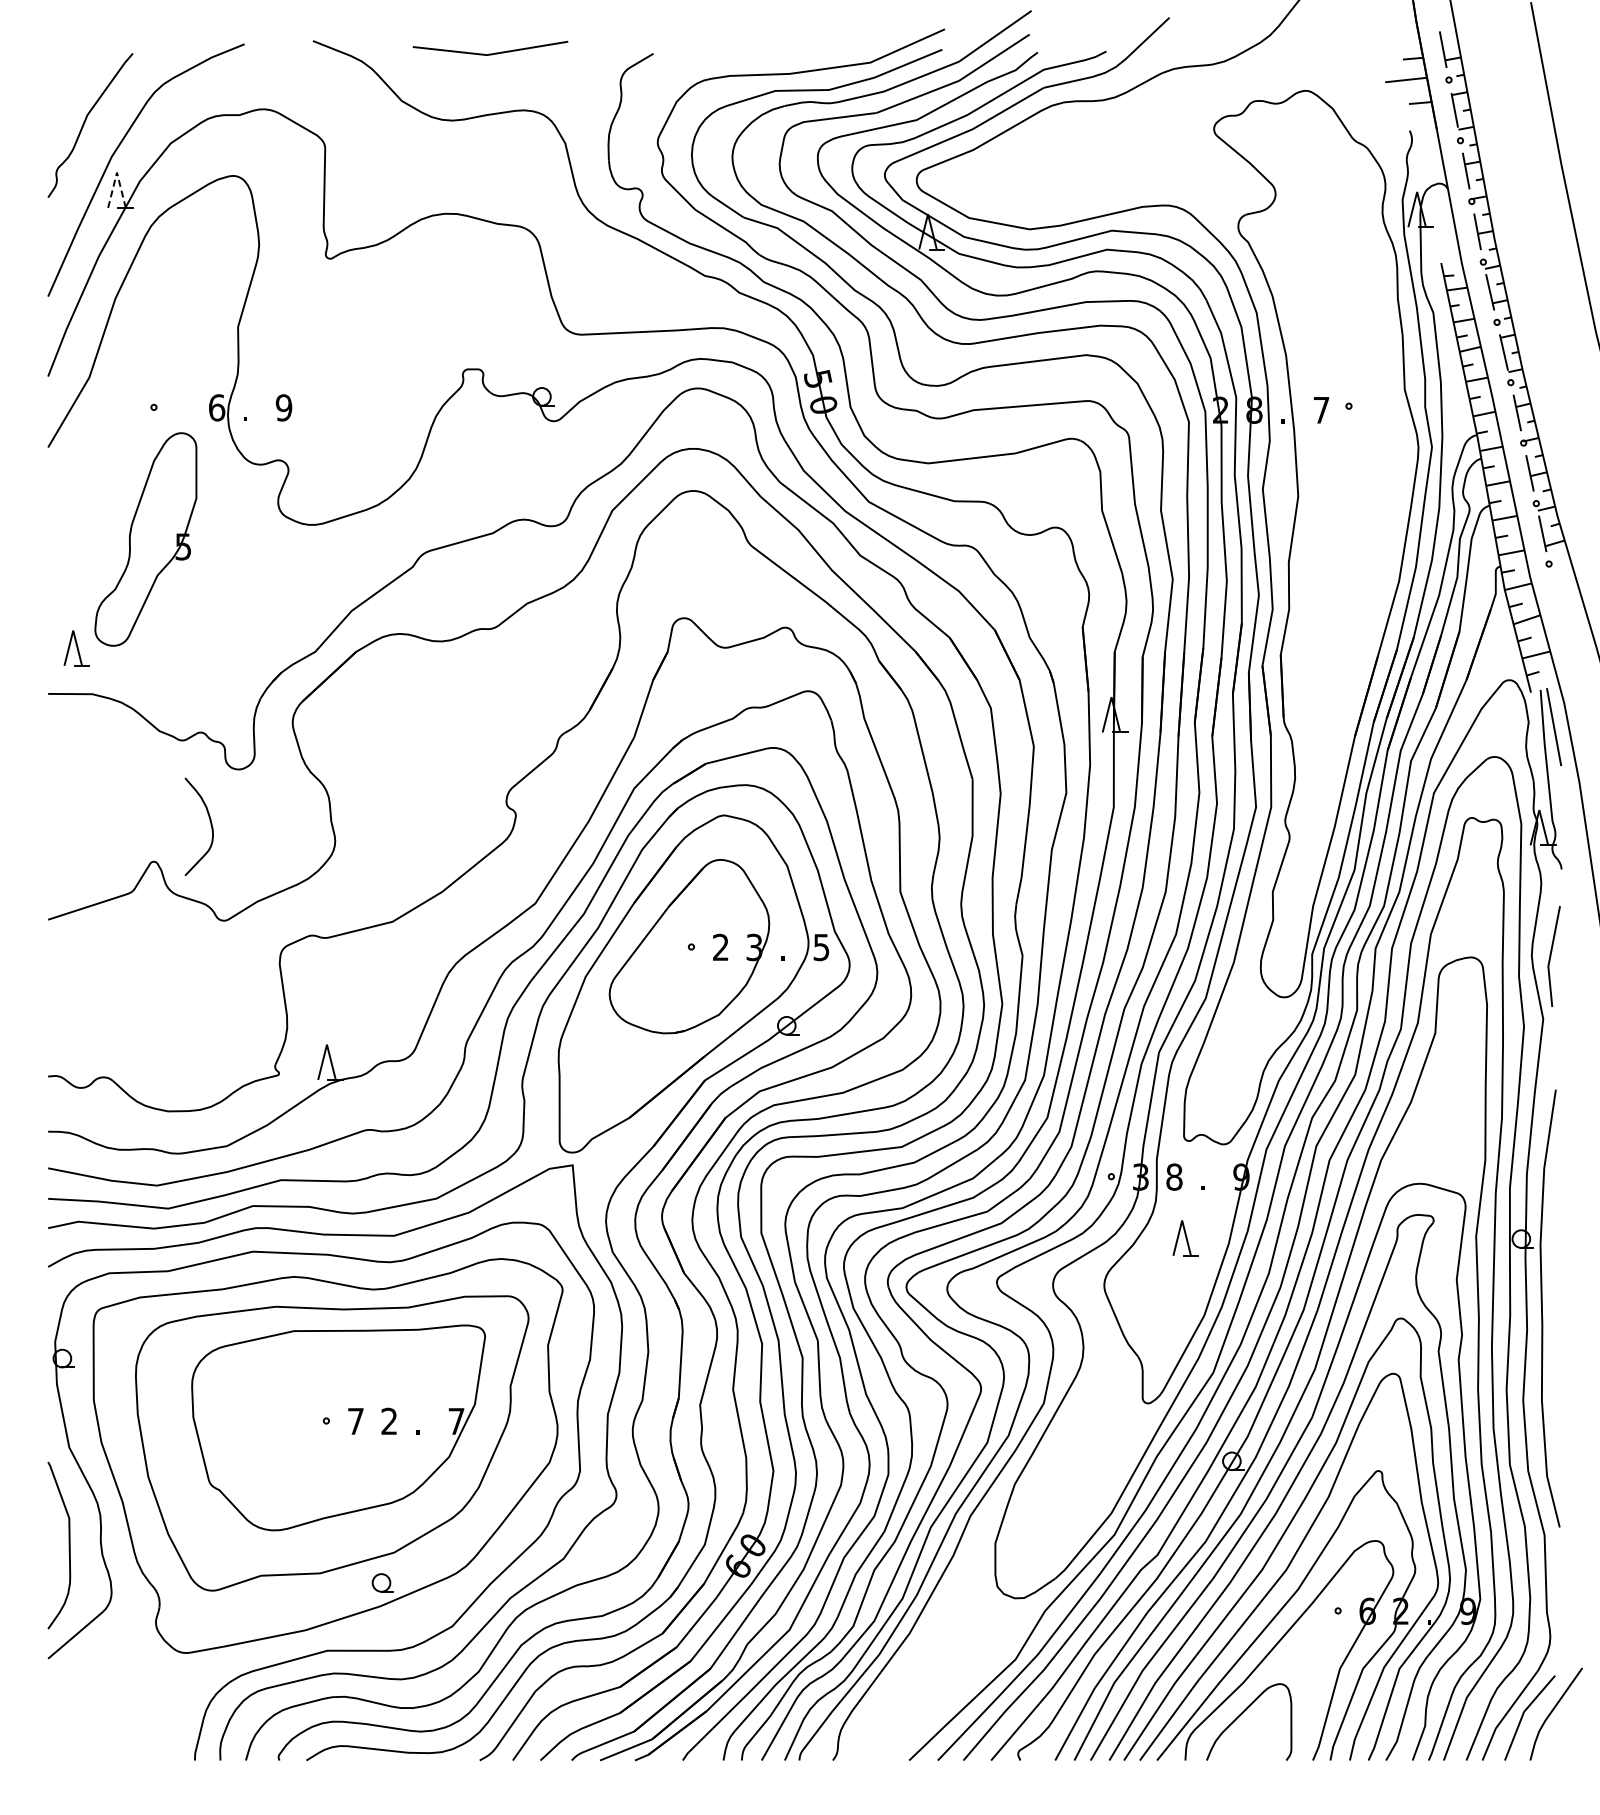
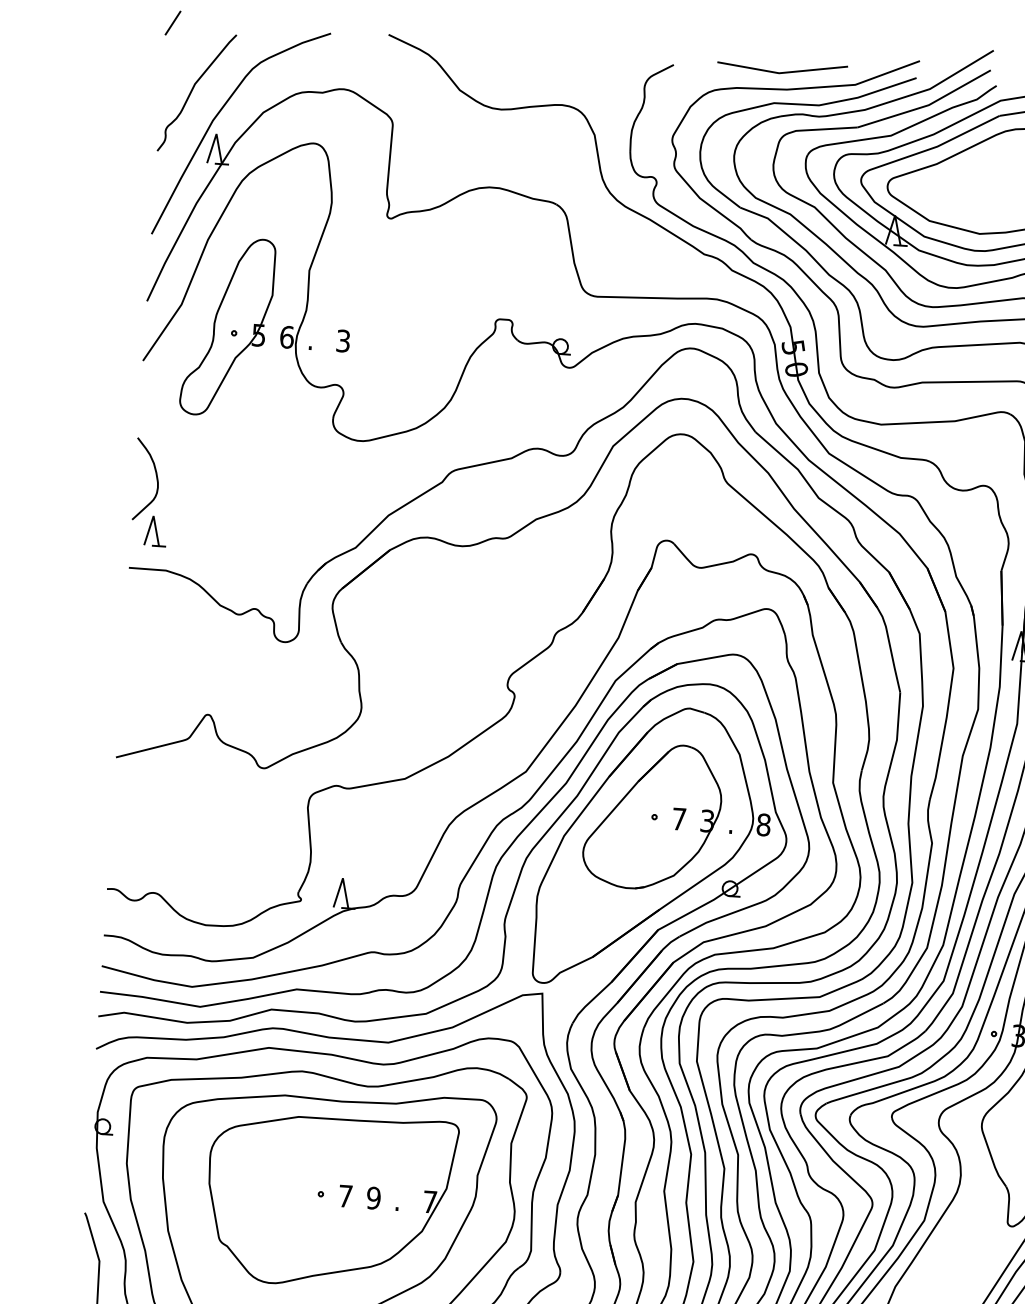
line: (56, 44) -> (173, 22), added
line: (490, 53) -> (782, 72), moved
line: (116, 172) -> (216, 133), dashed -> solid
text: (283, 407) -> (342, 340), 9 -> 3
part: (145, 539) -> (227, 327), moved
curve: (210, 825) -> (156, 479), moved
text: (720, 946) -> (678, 818), 2 -> 7
text: (821, 947) -> (763, 824), 5 -> 8
text: (389, 1421) -> (373, 1198), 2 -> 9

